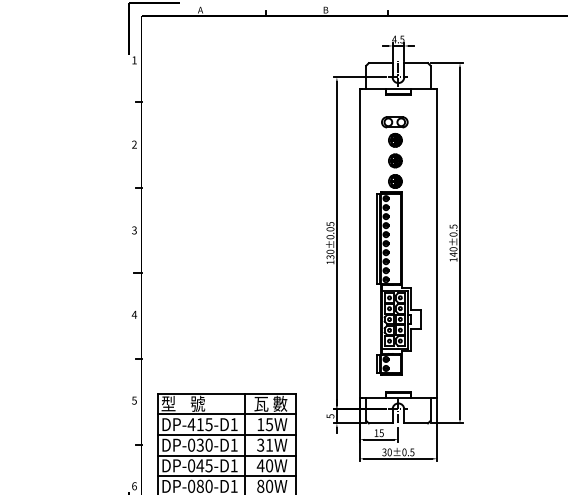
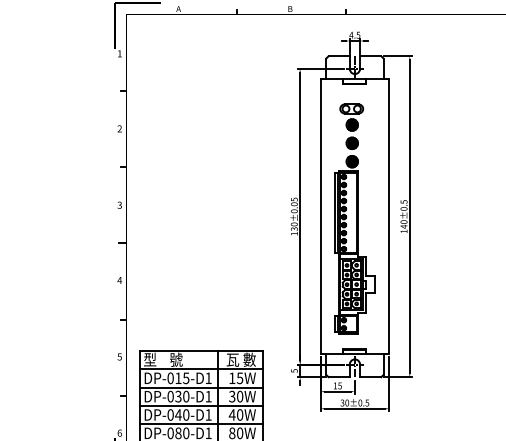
text: (191, 424) -> (170, 378), DP-415-D1 -> DP-015-D1
text: (269, 445) -> (240, 396), 31W -> 30W
text: (209, 465) -> (186, 414), DP-045-D1 -> DP-040-D1

